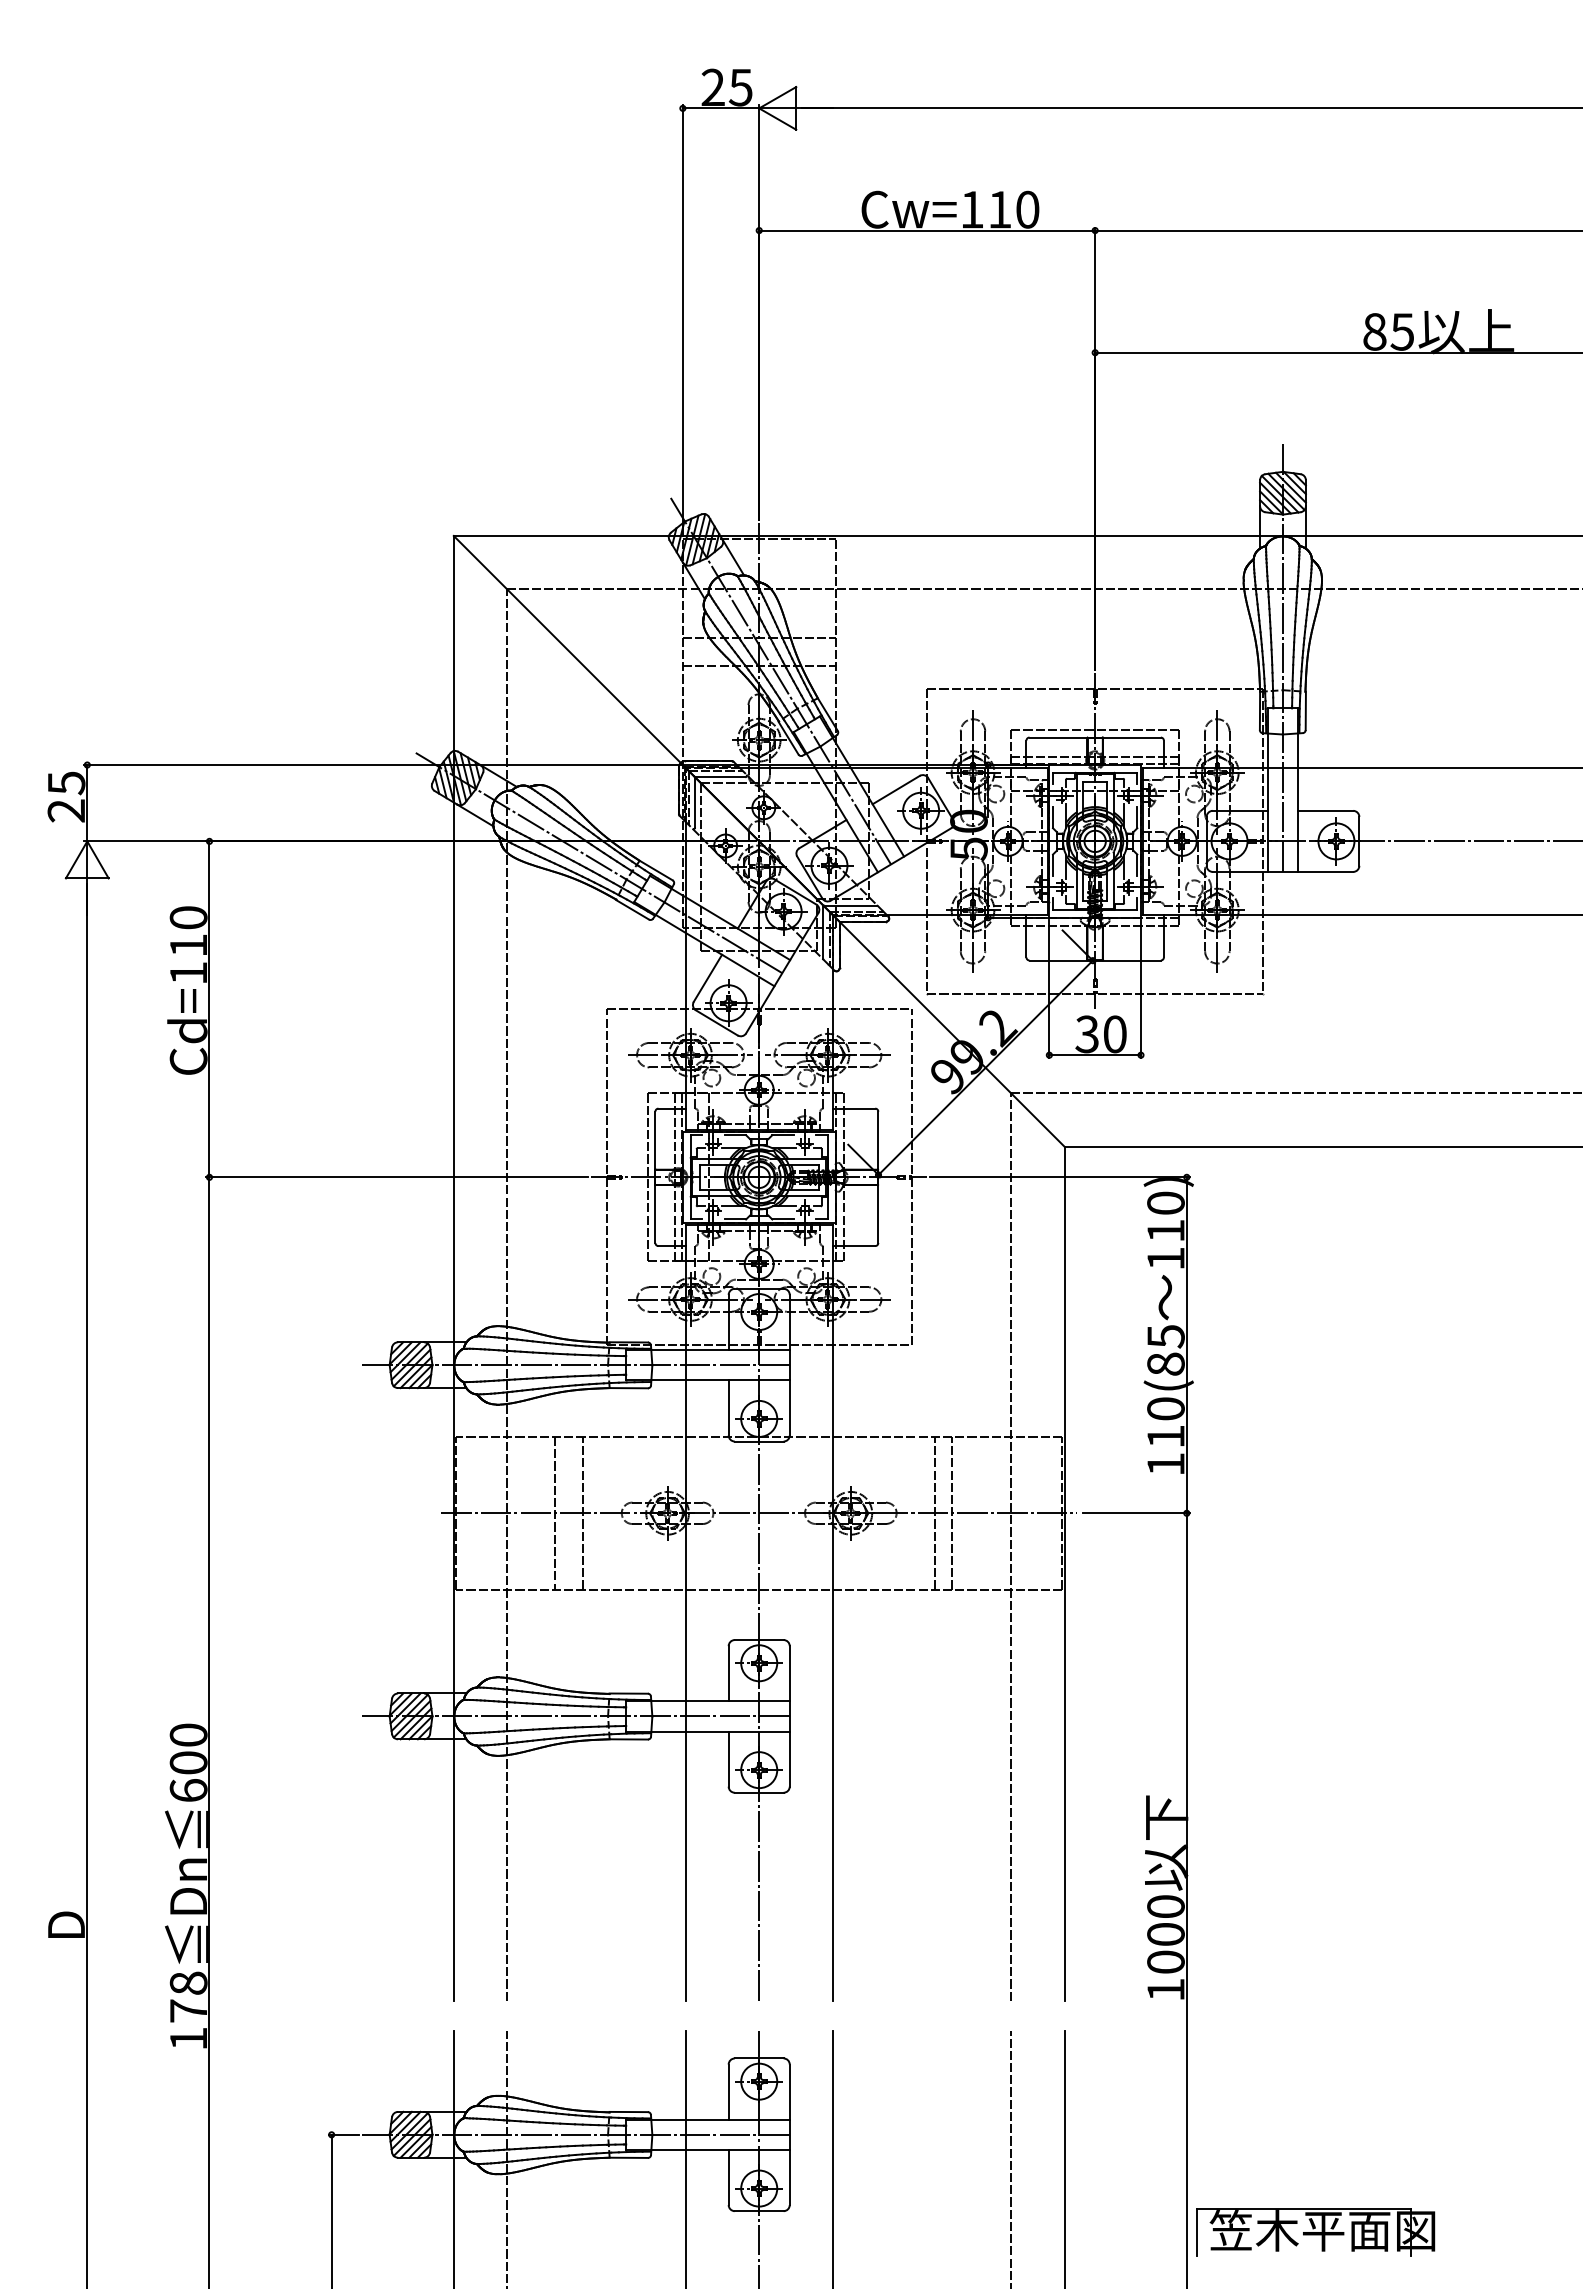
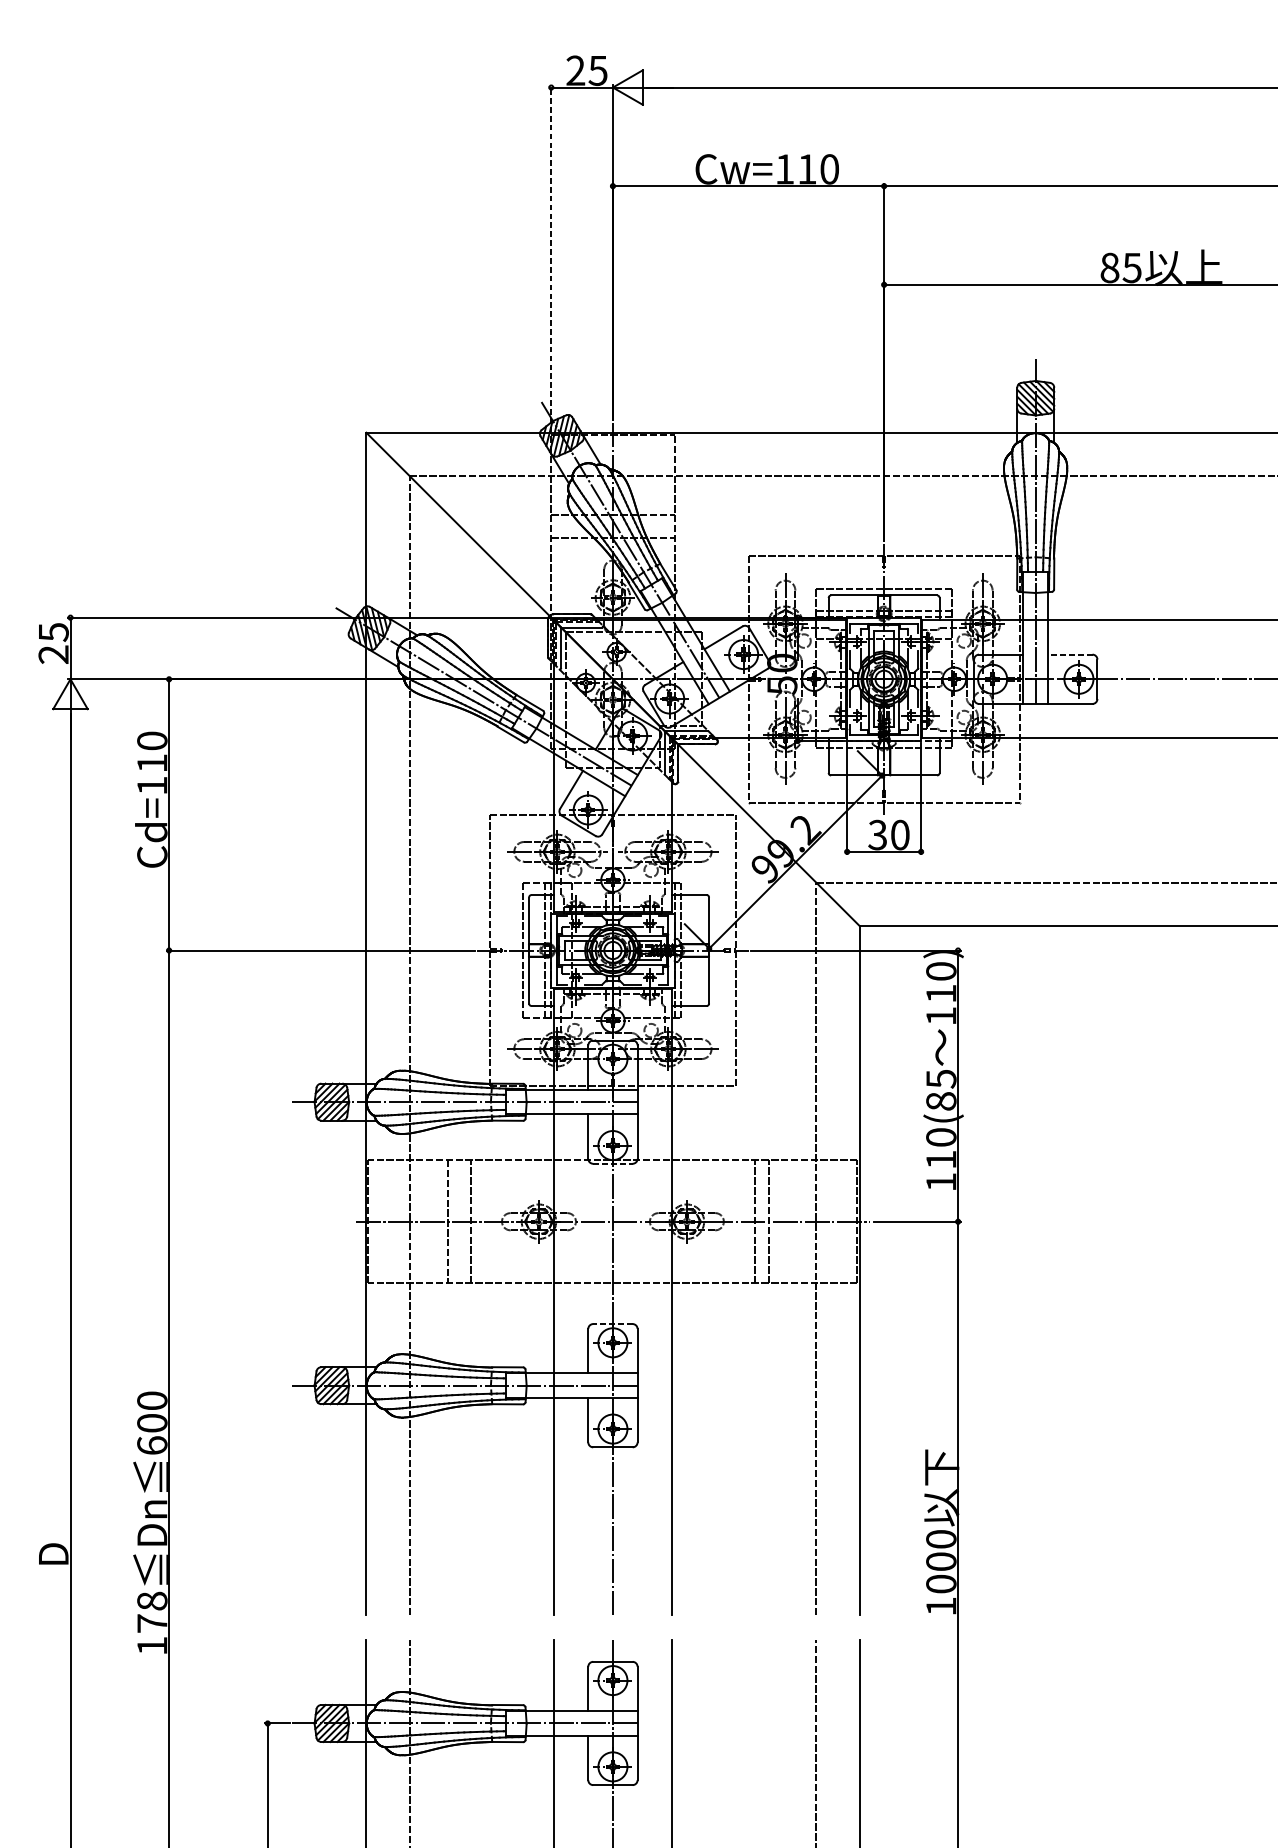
line: (682, 319) -> (551, 257), solid -> dashed
line: (1325, 810) -> (1070, 654), solid -> dashed
line: (759, 1441) -> (613, 1163), solid -> dashed
line: (758, 1640) -> (612, 1324), solid -> dashed
part: (1315, 2232) -> (1062, 1802), removed

